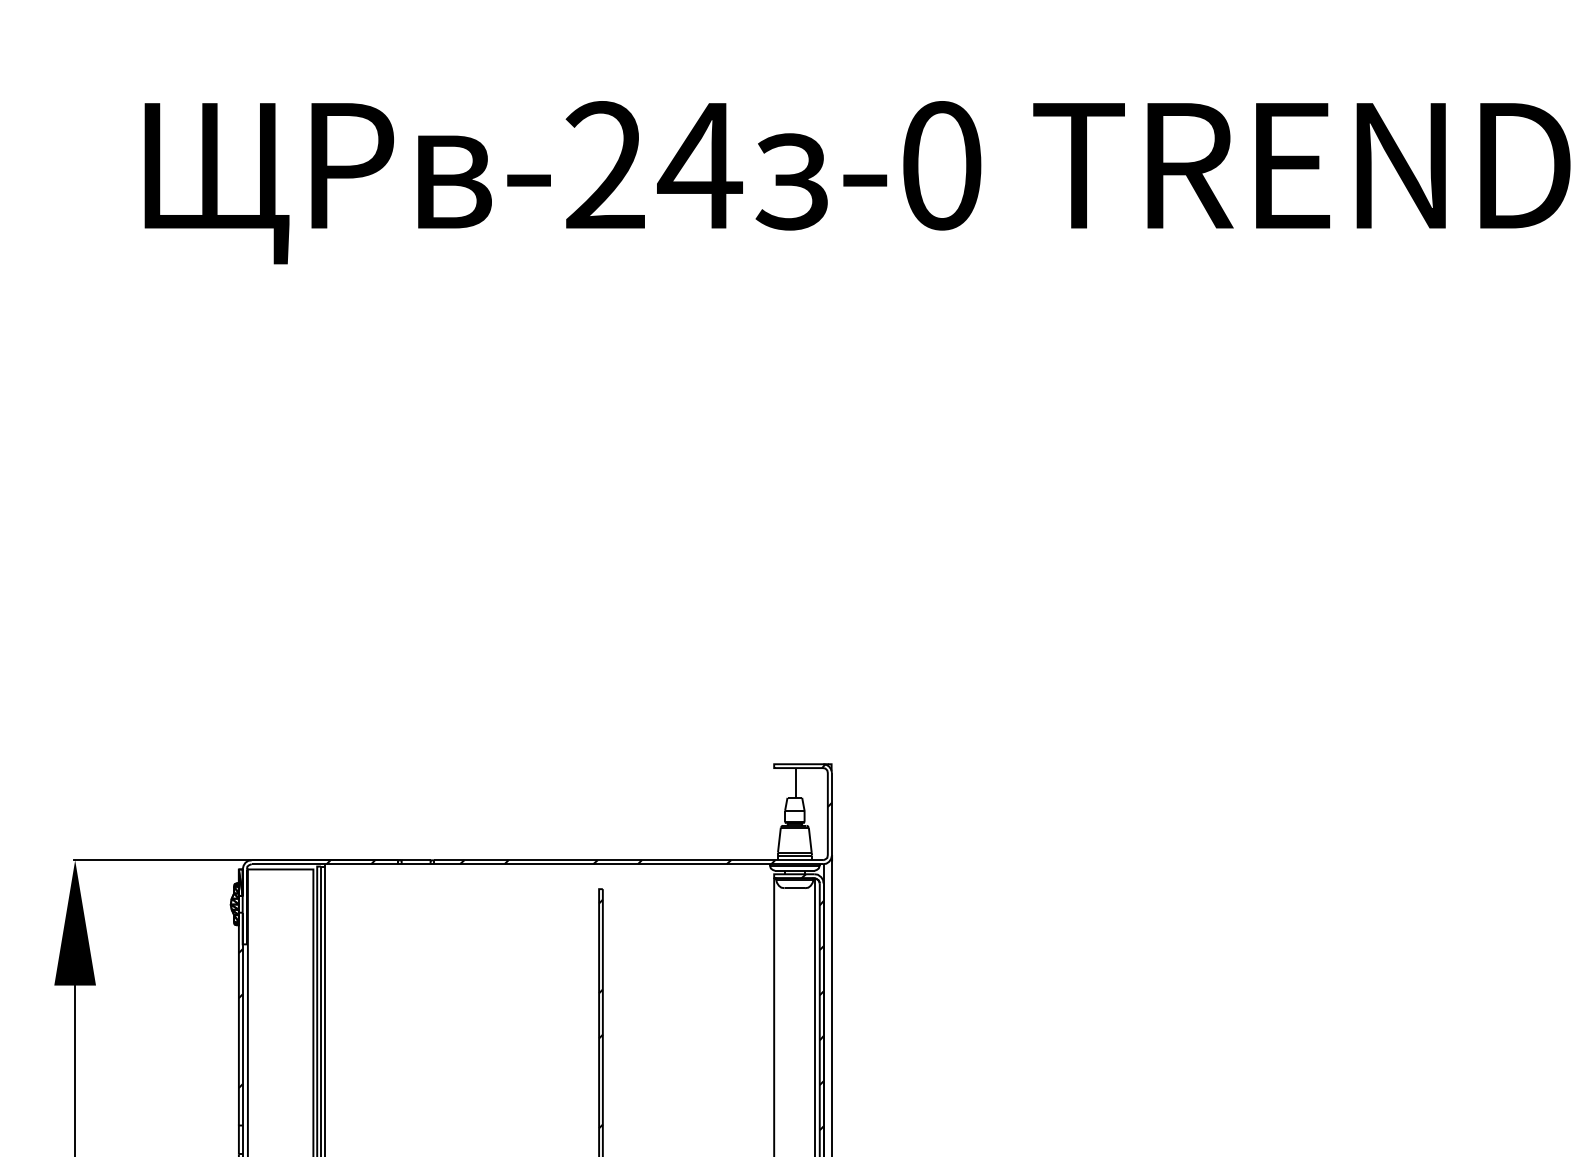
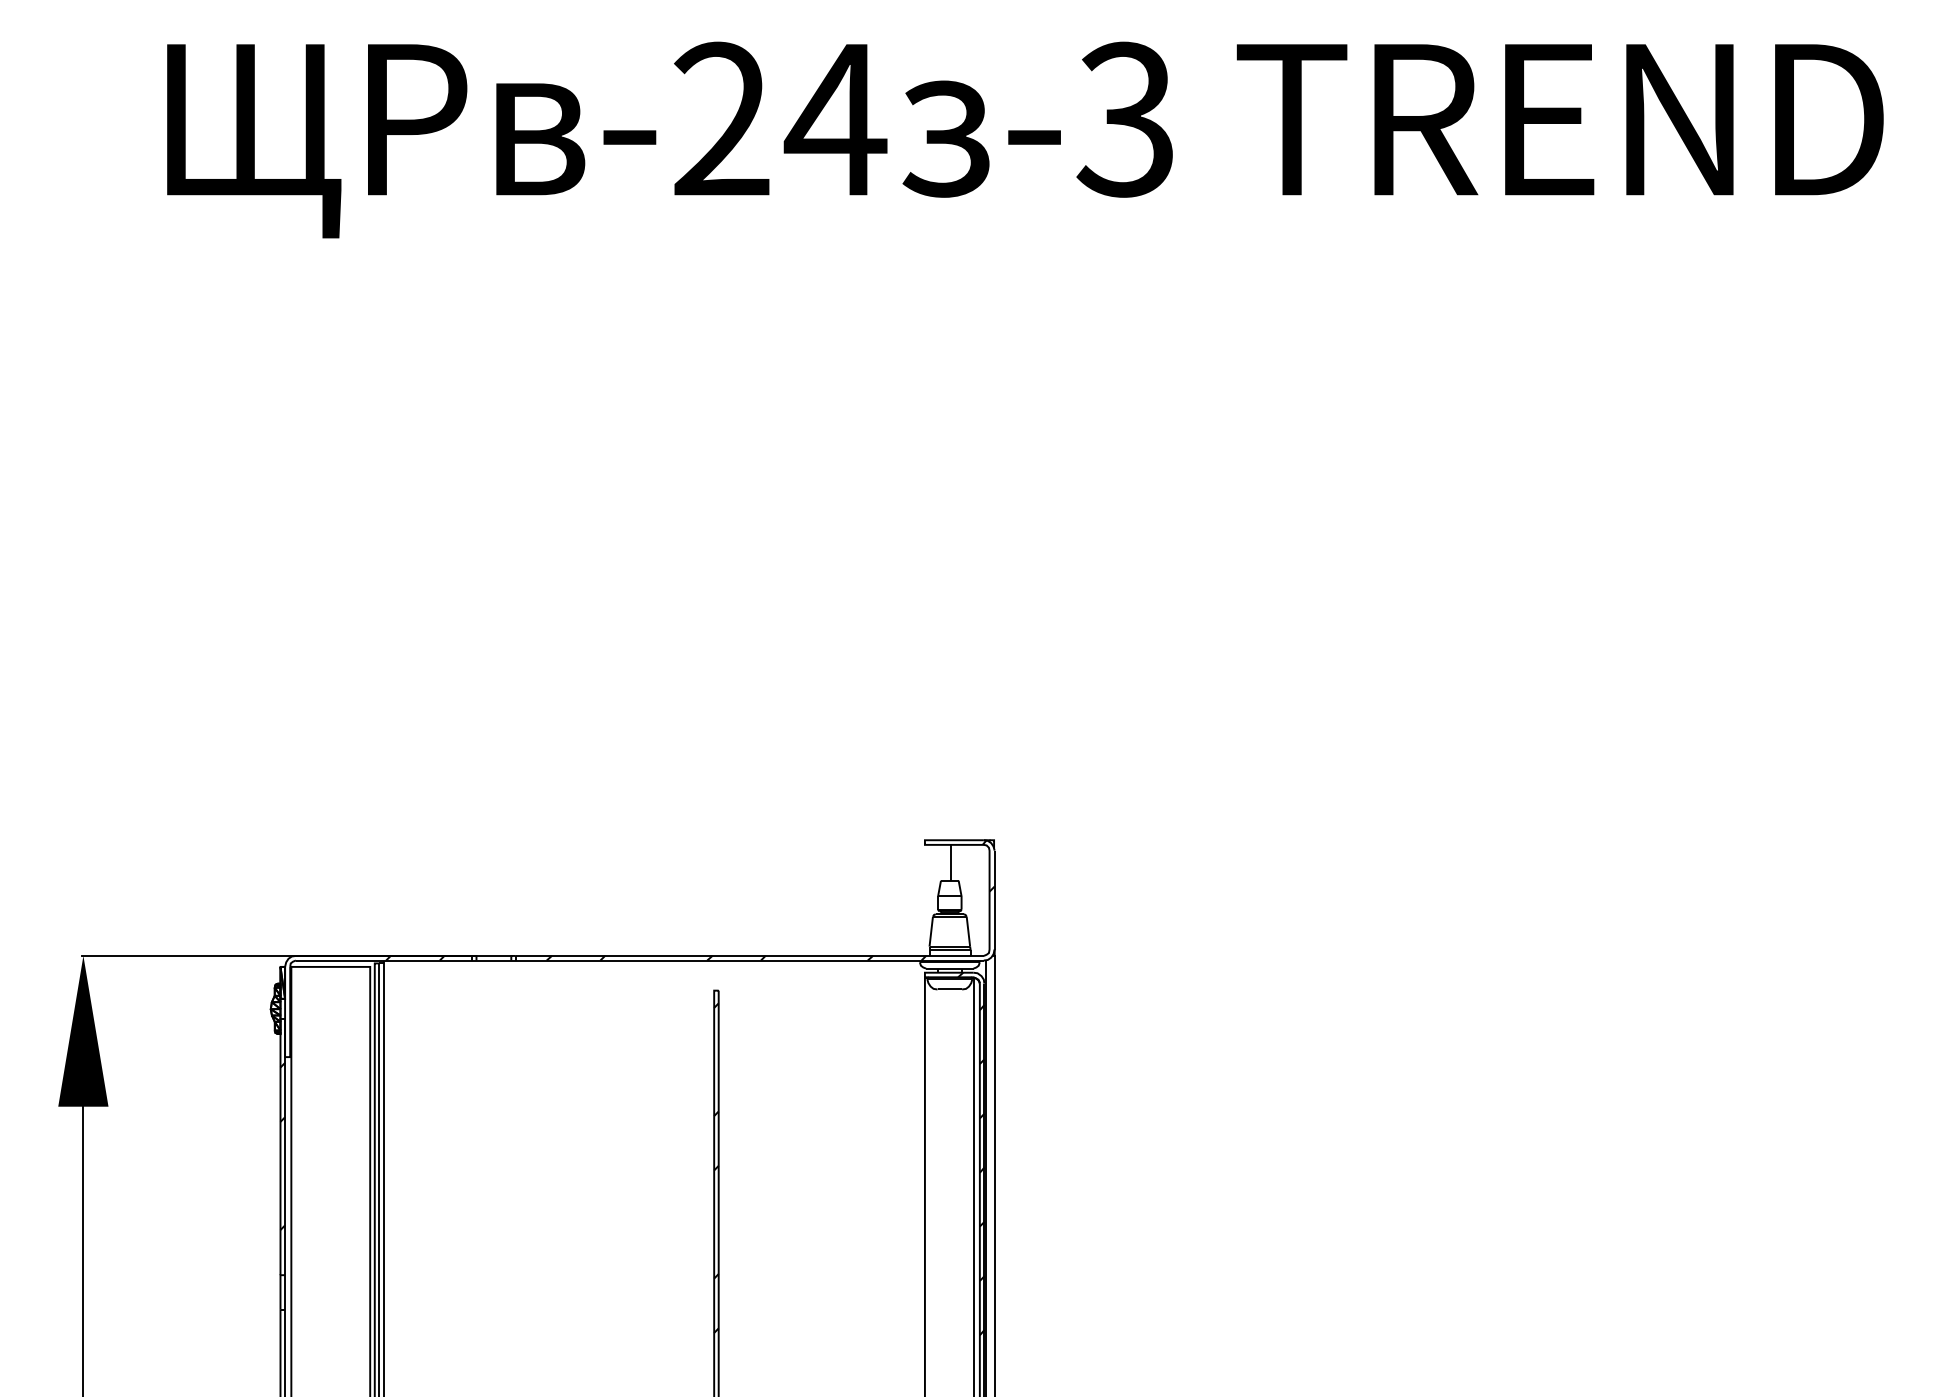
text: (940, 165) -> (1125, 119), -0 -> -3

